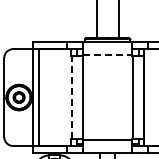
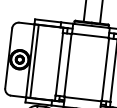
line: (108, 55) -> (90, 35), dashed -> solid
line: (71, 97) -> (59, 64), dashed -> solid

